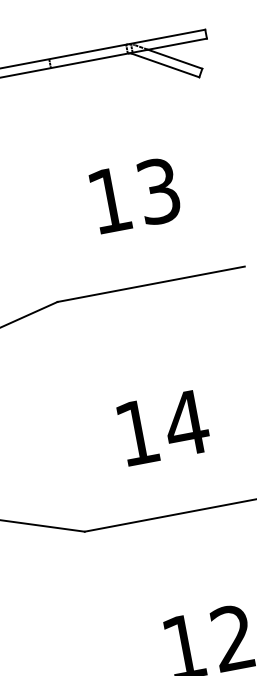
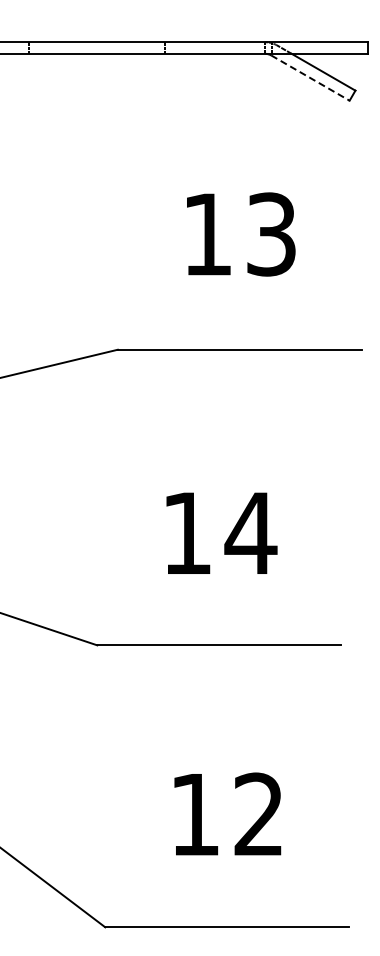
line: (166, 65) -> (310, 78), solid -> dashed

